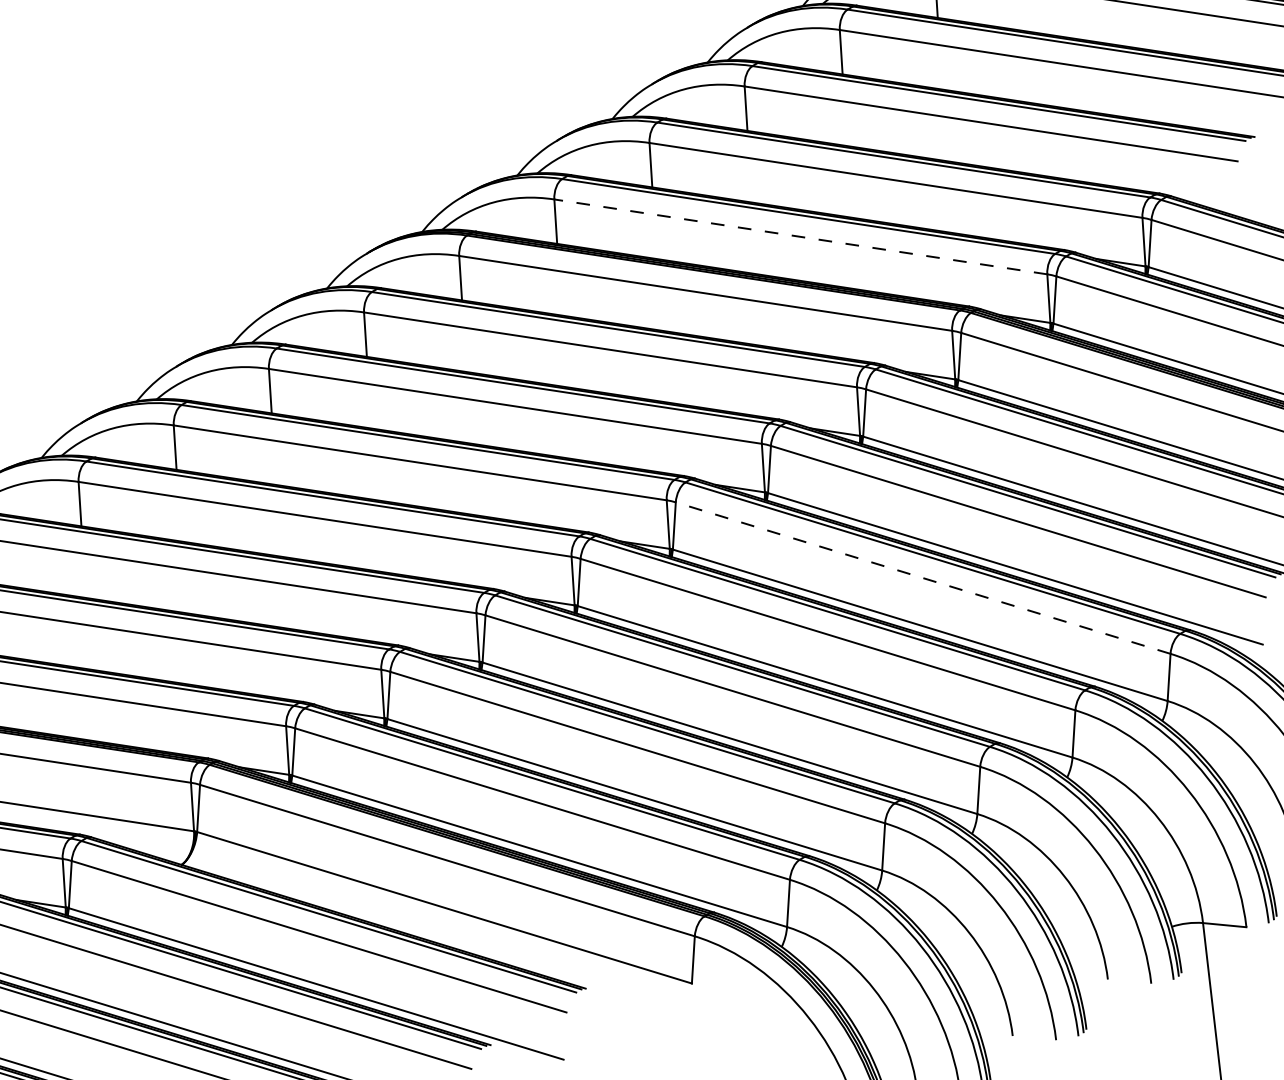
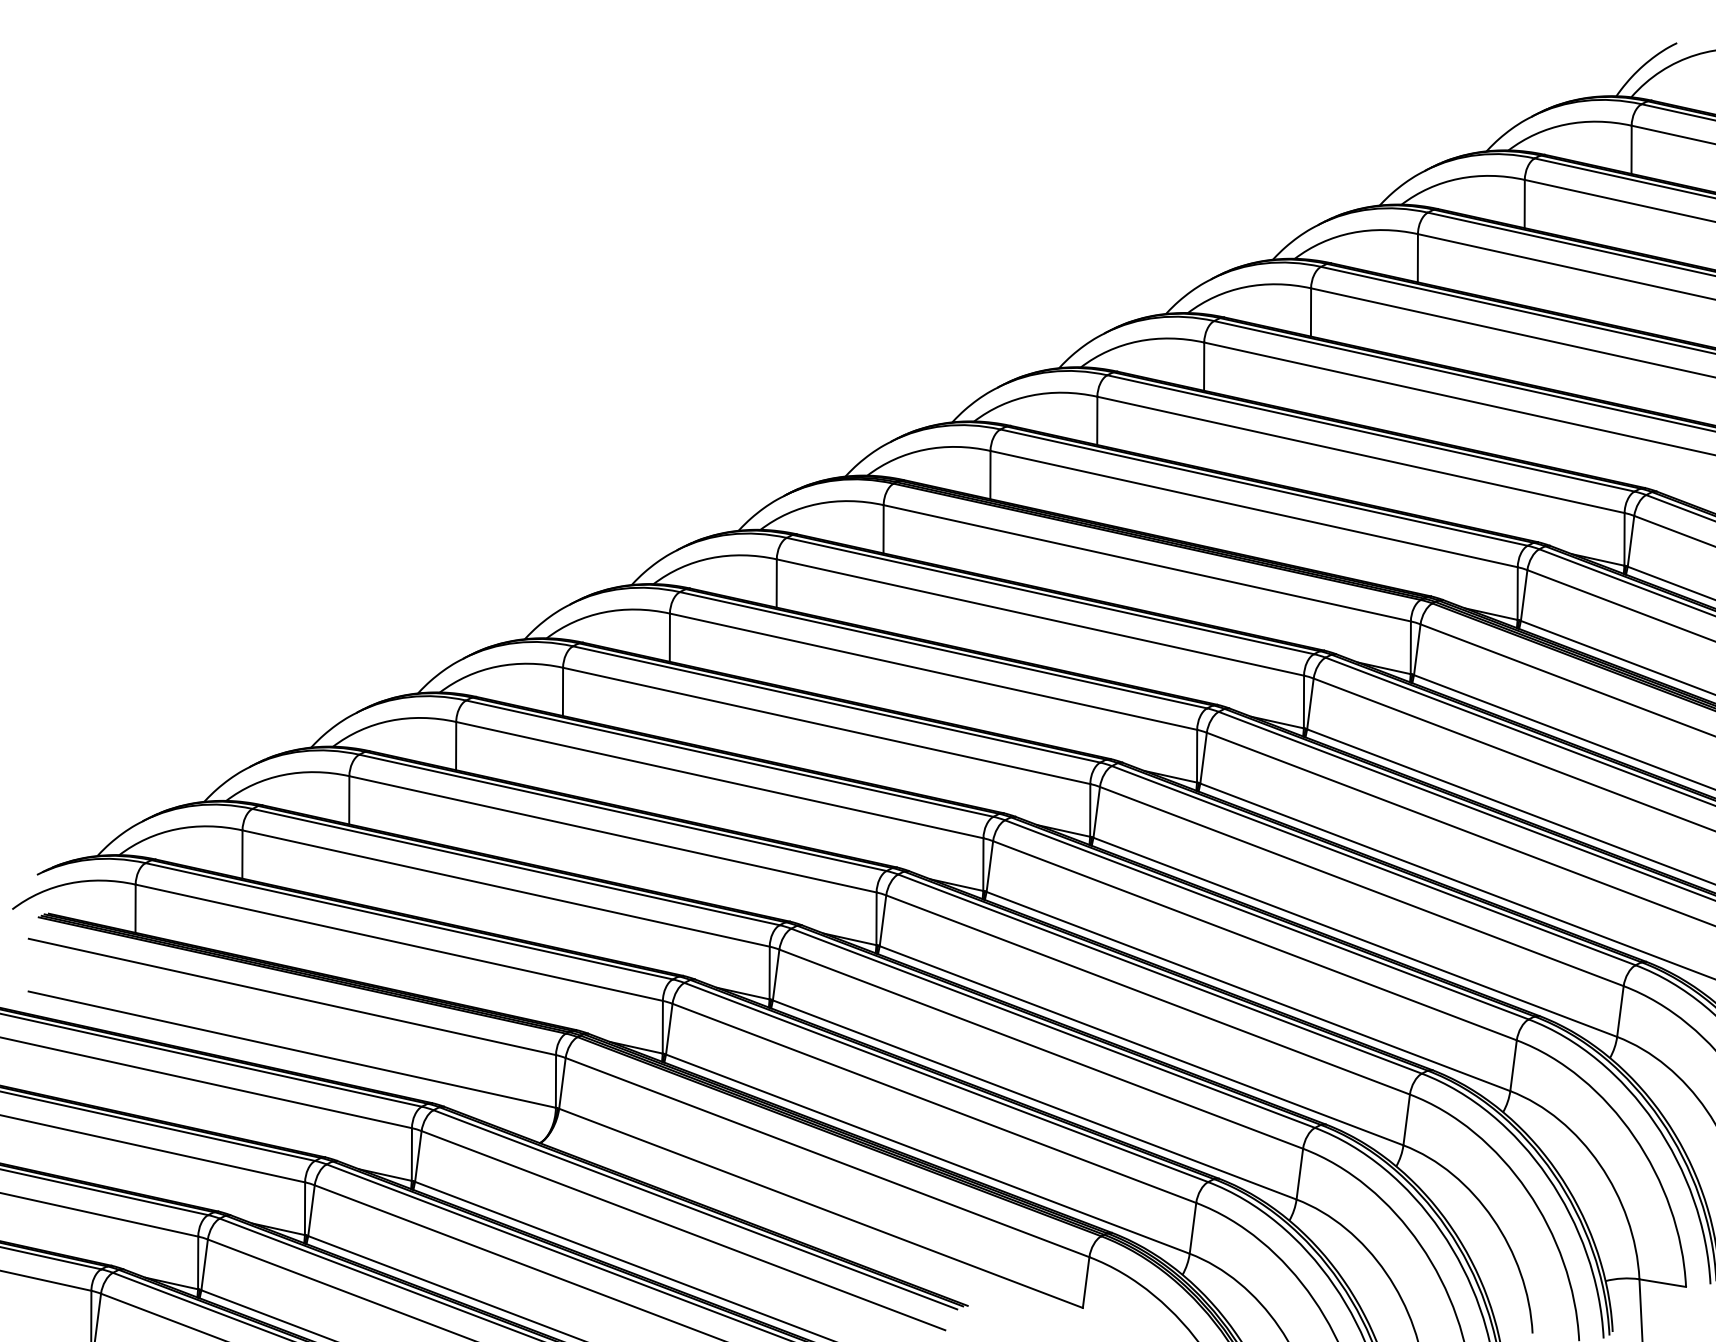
line: (801, 237) -> (1254, 509), dashed -> solid
line: (922, 578) -> (1361, 886), dashed -> solid

